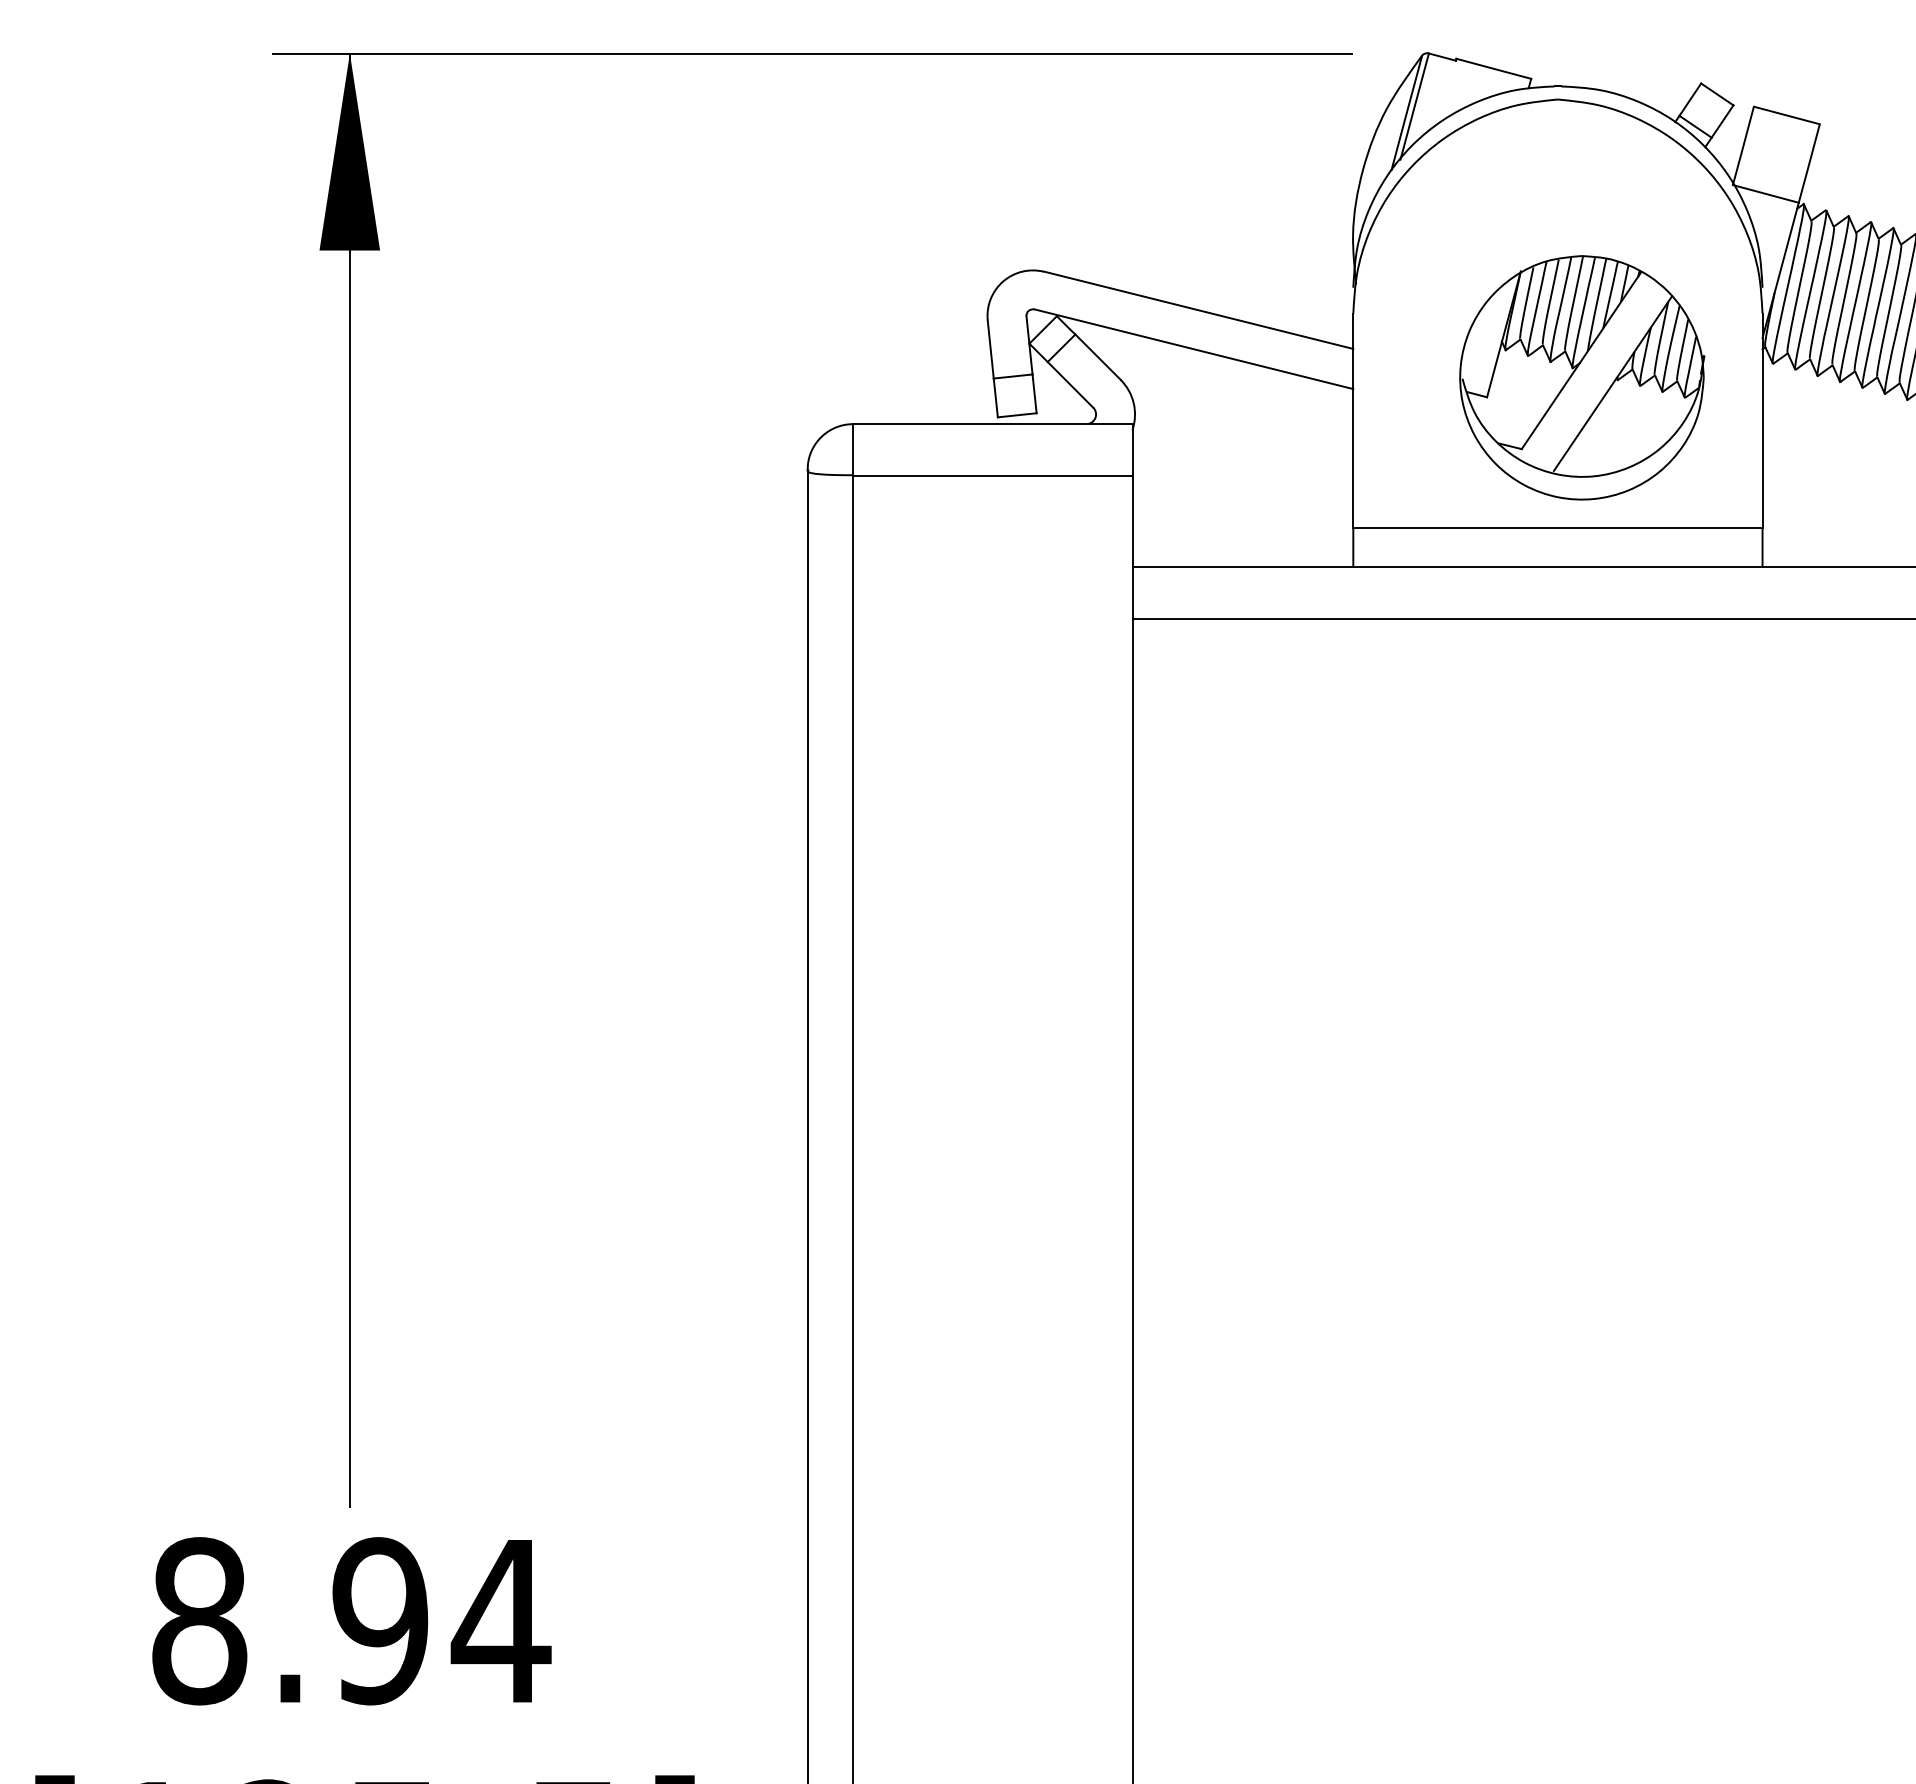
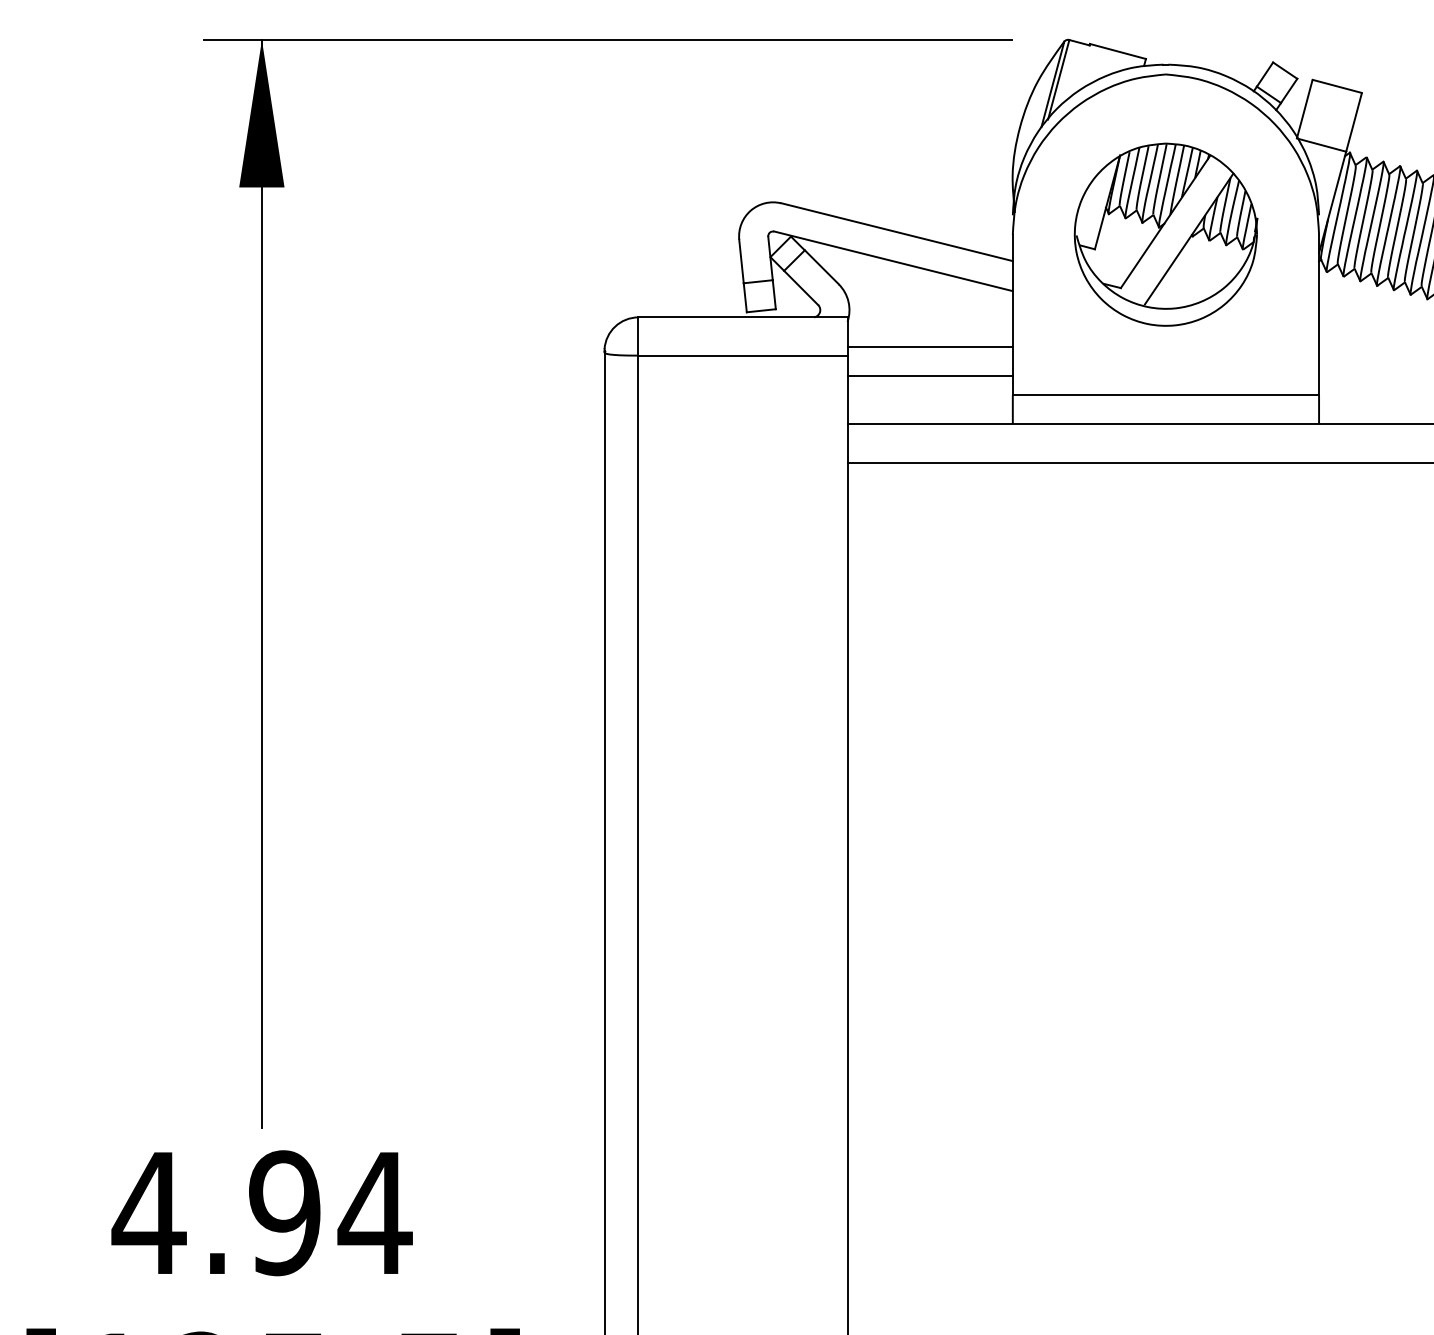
part: (1581, 377) -> (1165, 234), moved
line: (1241, 463) -> (929, 346), added
line: (1241, 501) -> (929, 375), added
text: (198, 1621) -> (148, 1213), 8.94 -> 4.94

